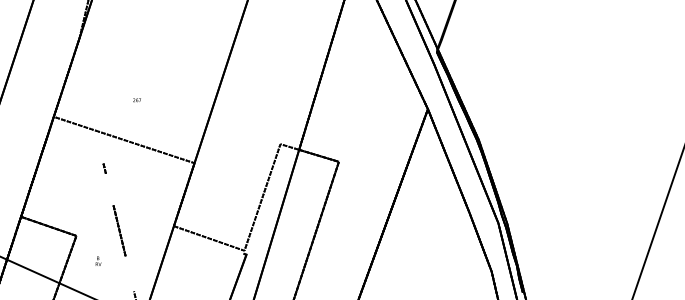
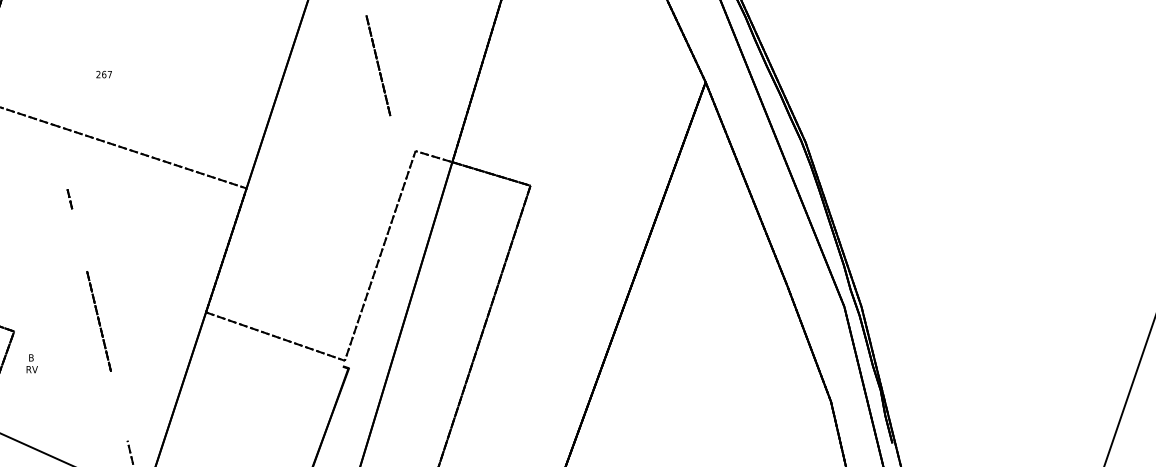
text: (136, 100) -> (102, 74), moved
line: (261, 100) -> (378, 65), added
text: (98, 260) -> (32, 362), moved

